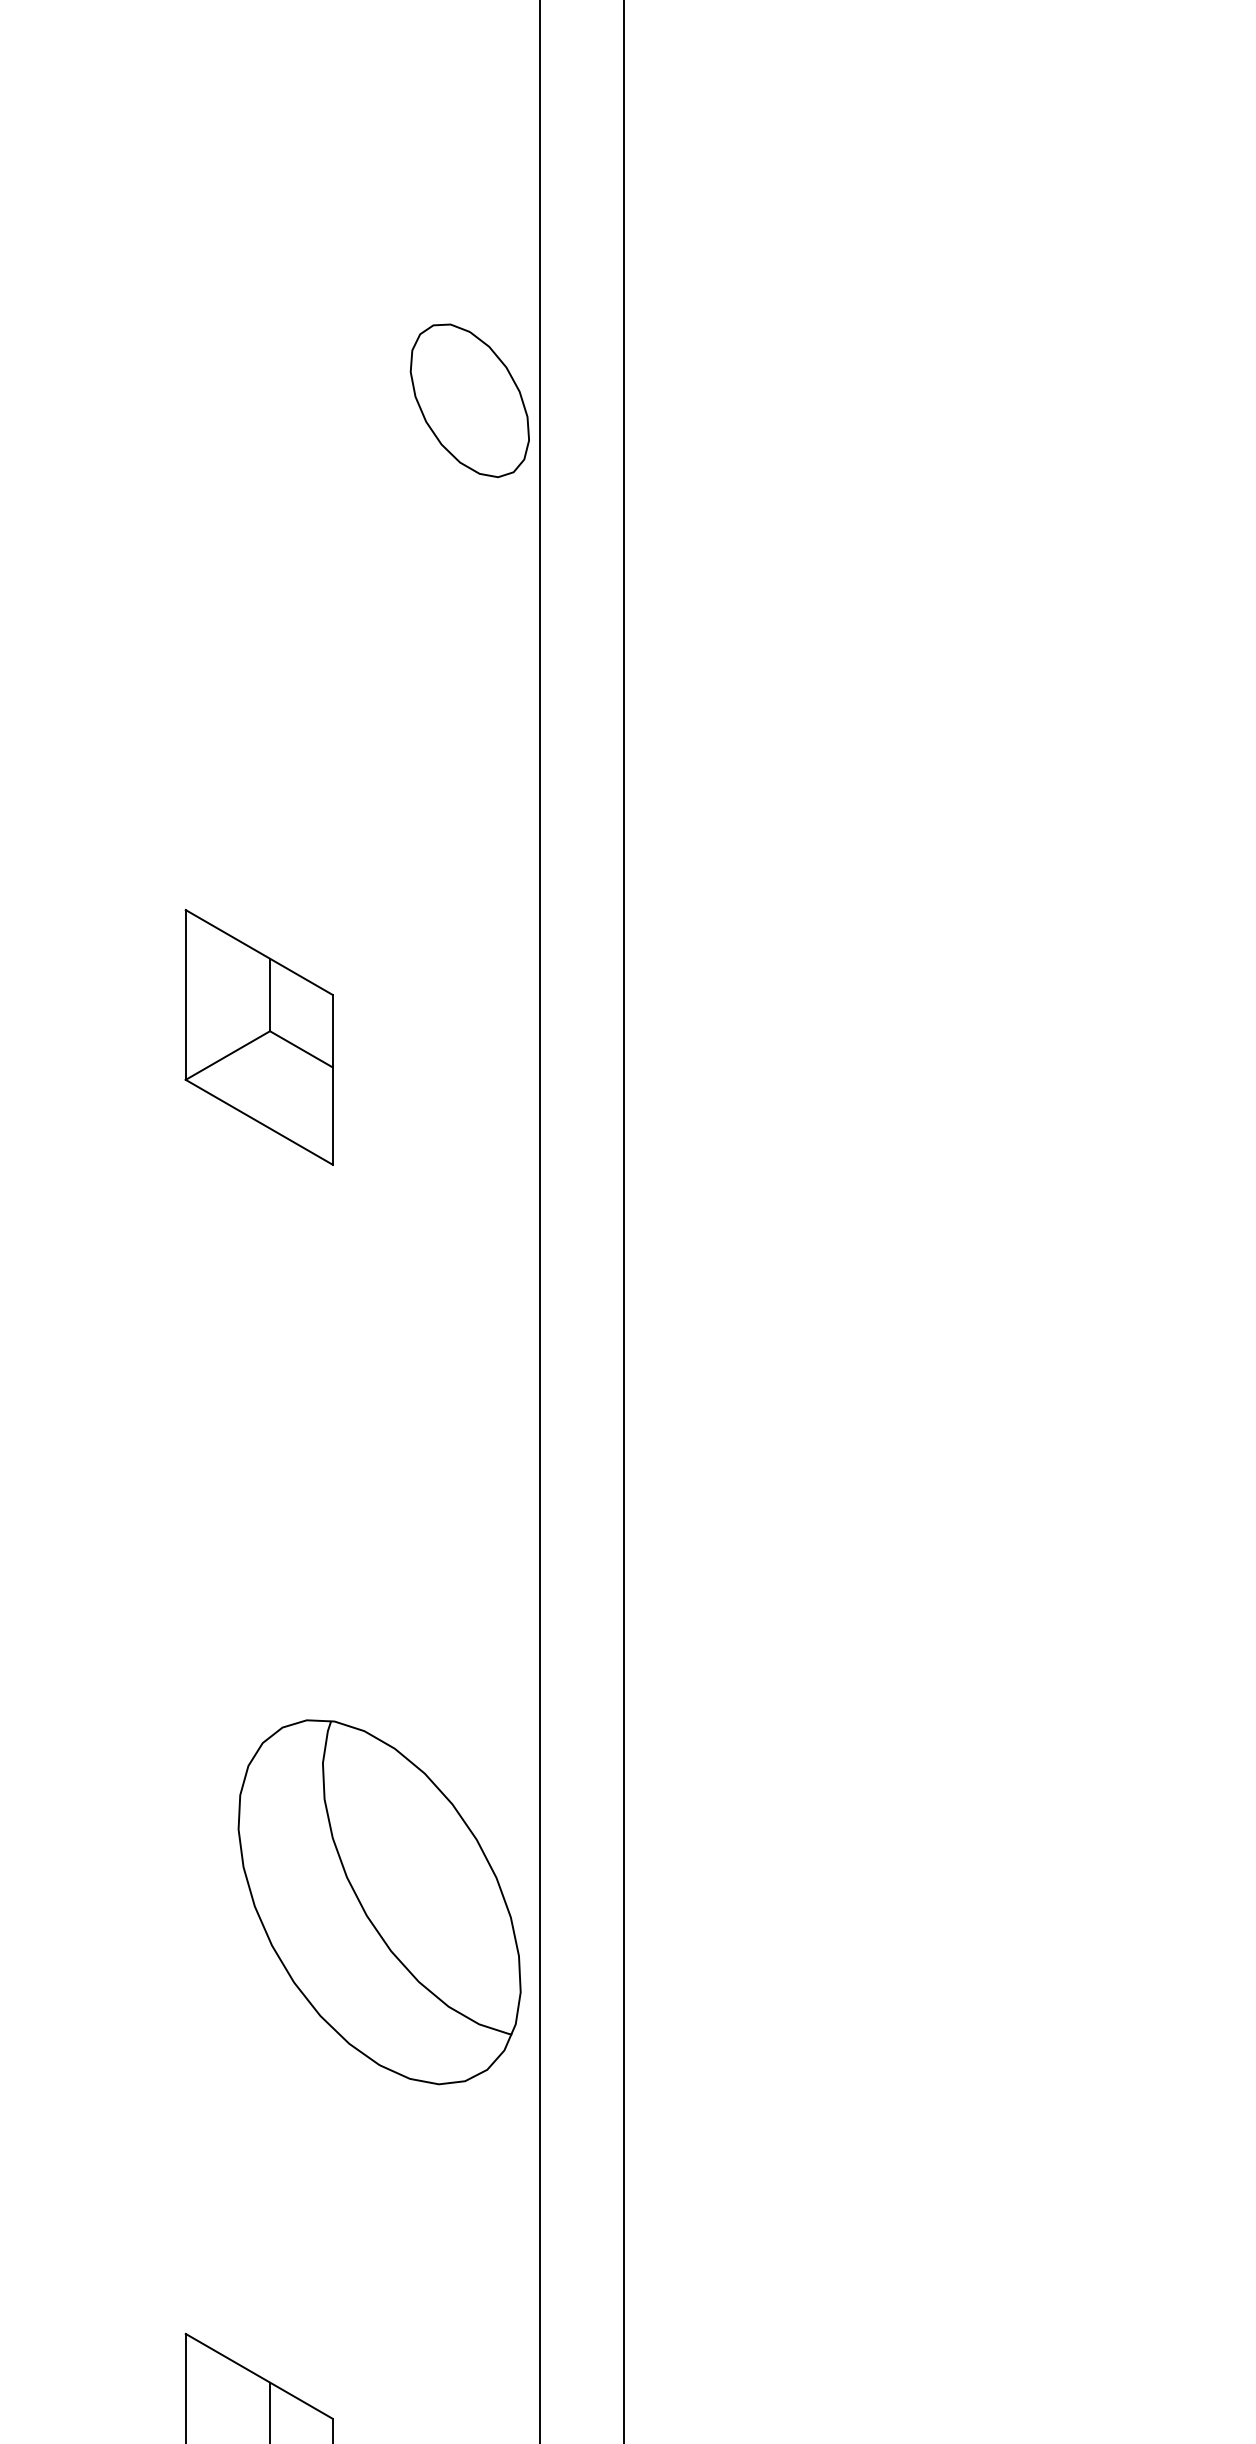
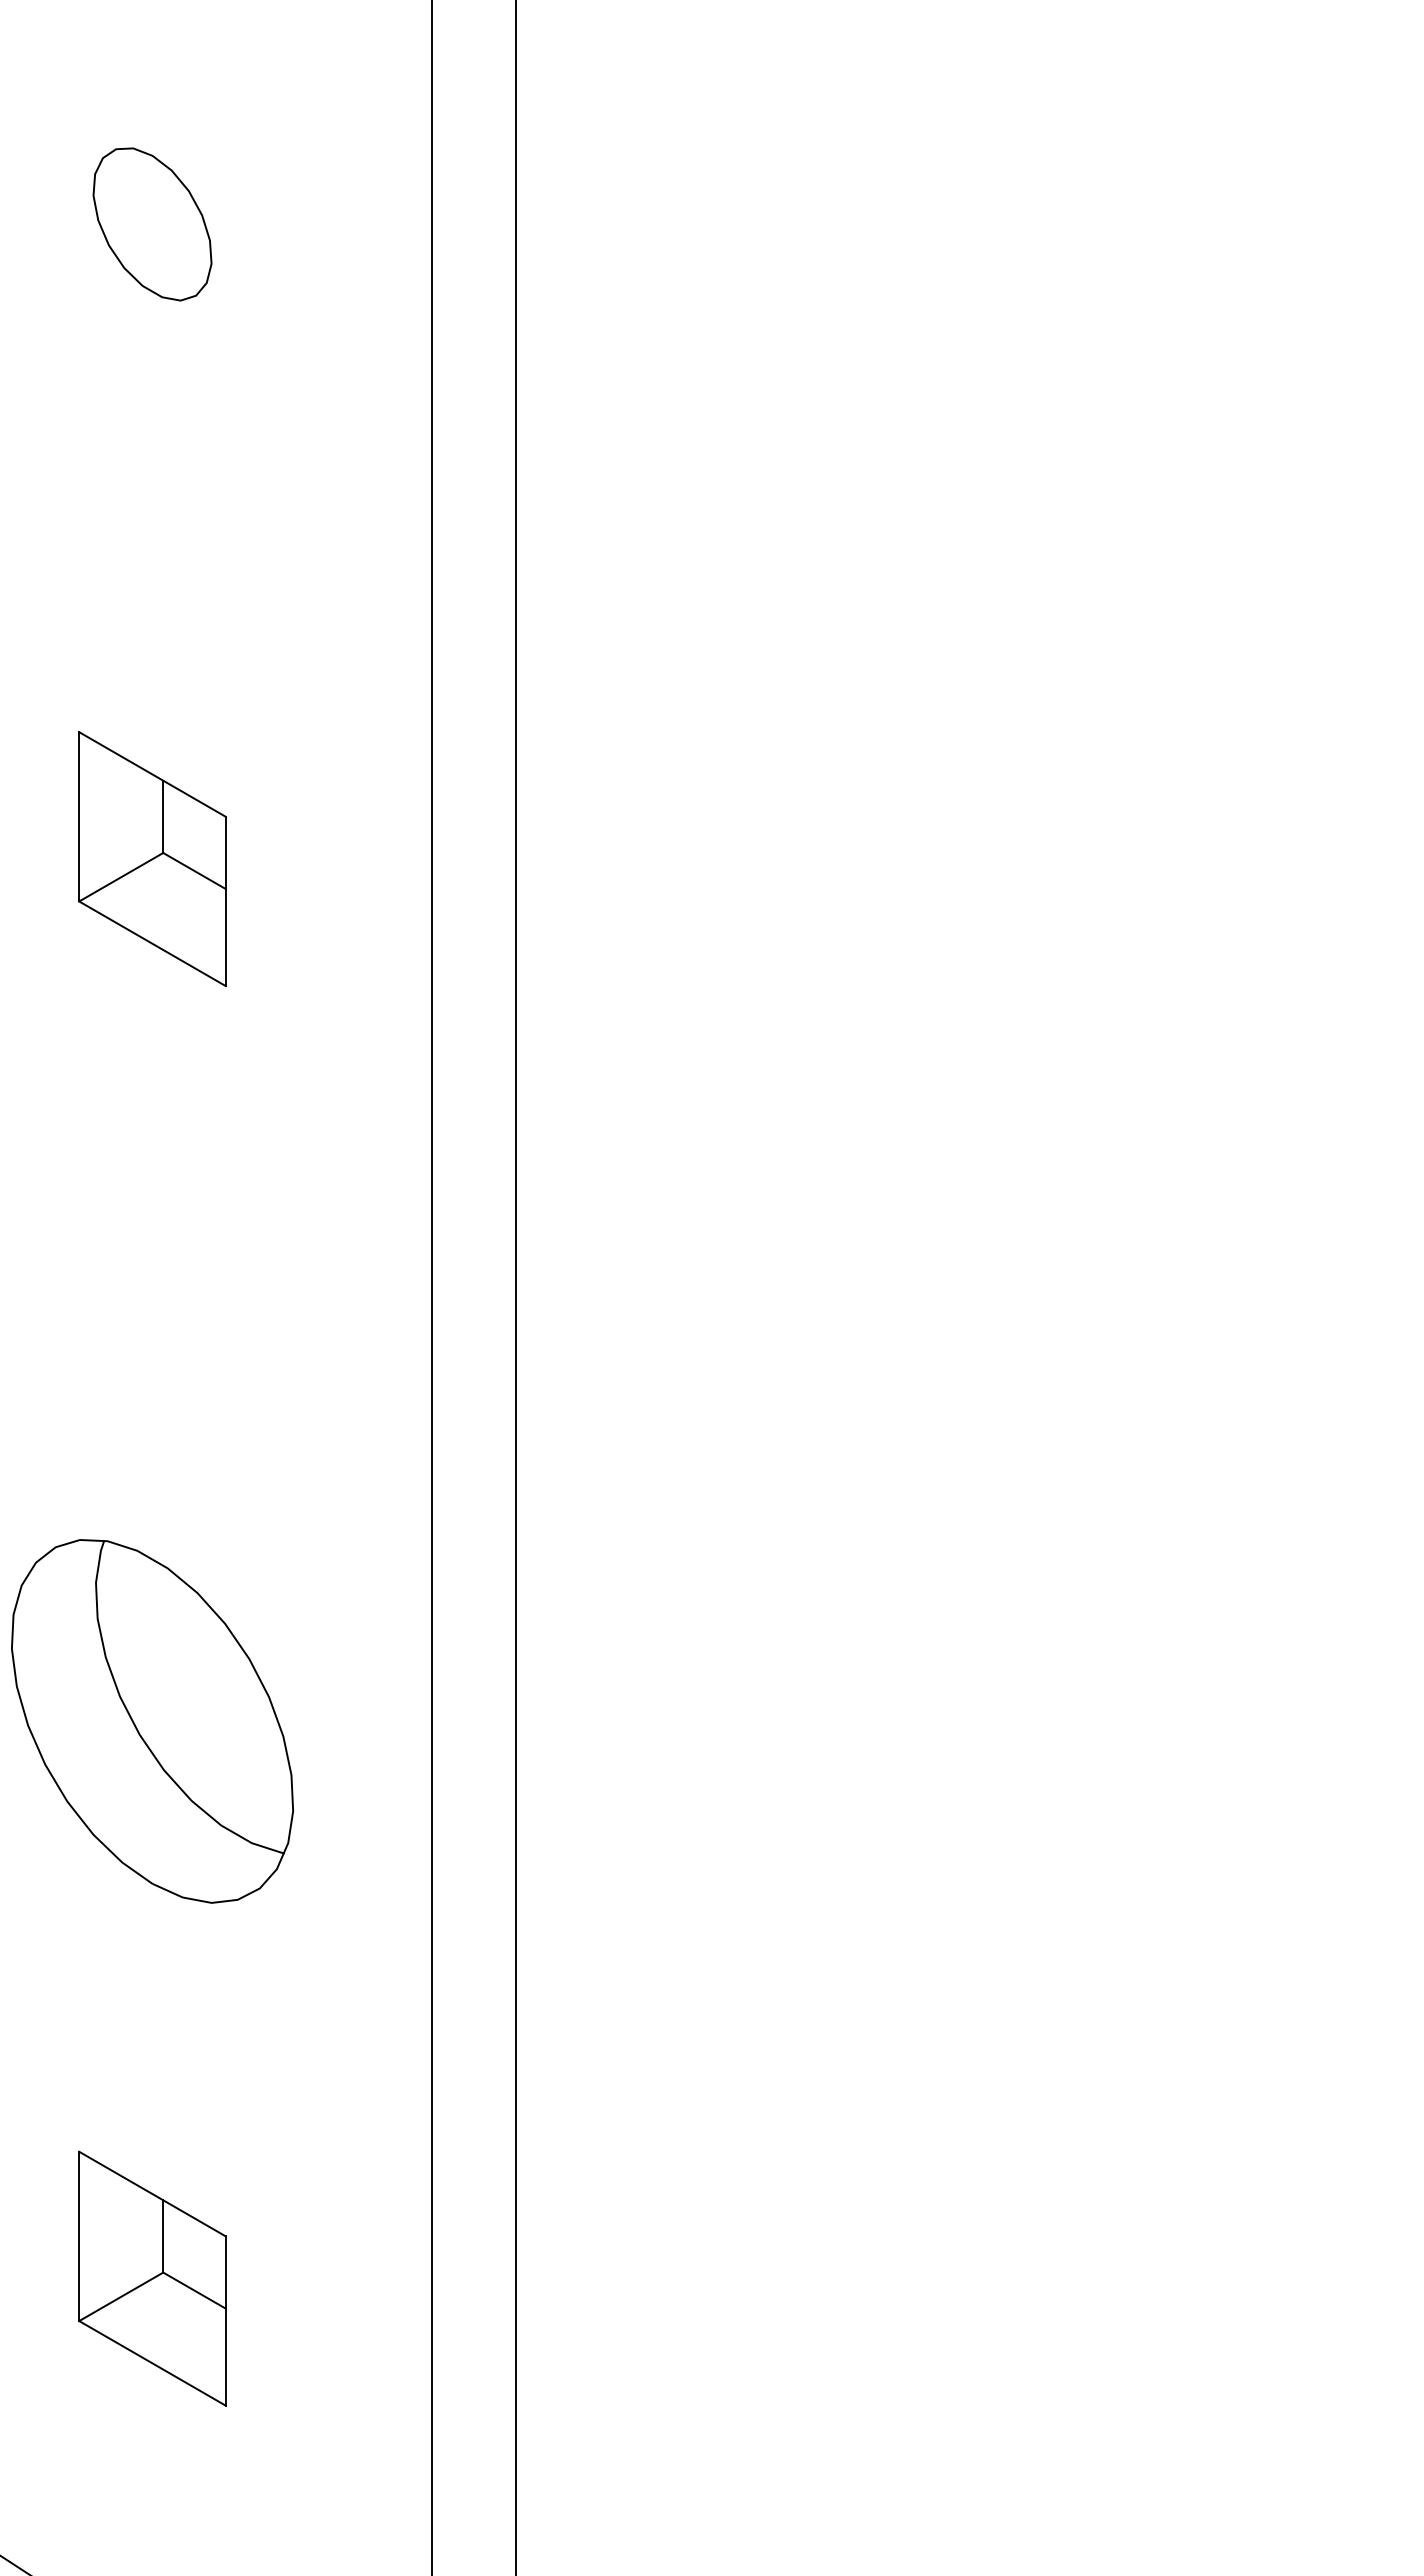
part: (469, 400) -> (152, 224), moved
part: (379, 1902) -> (152, 1721), moved

